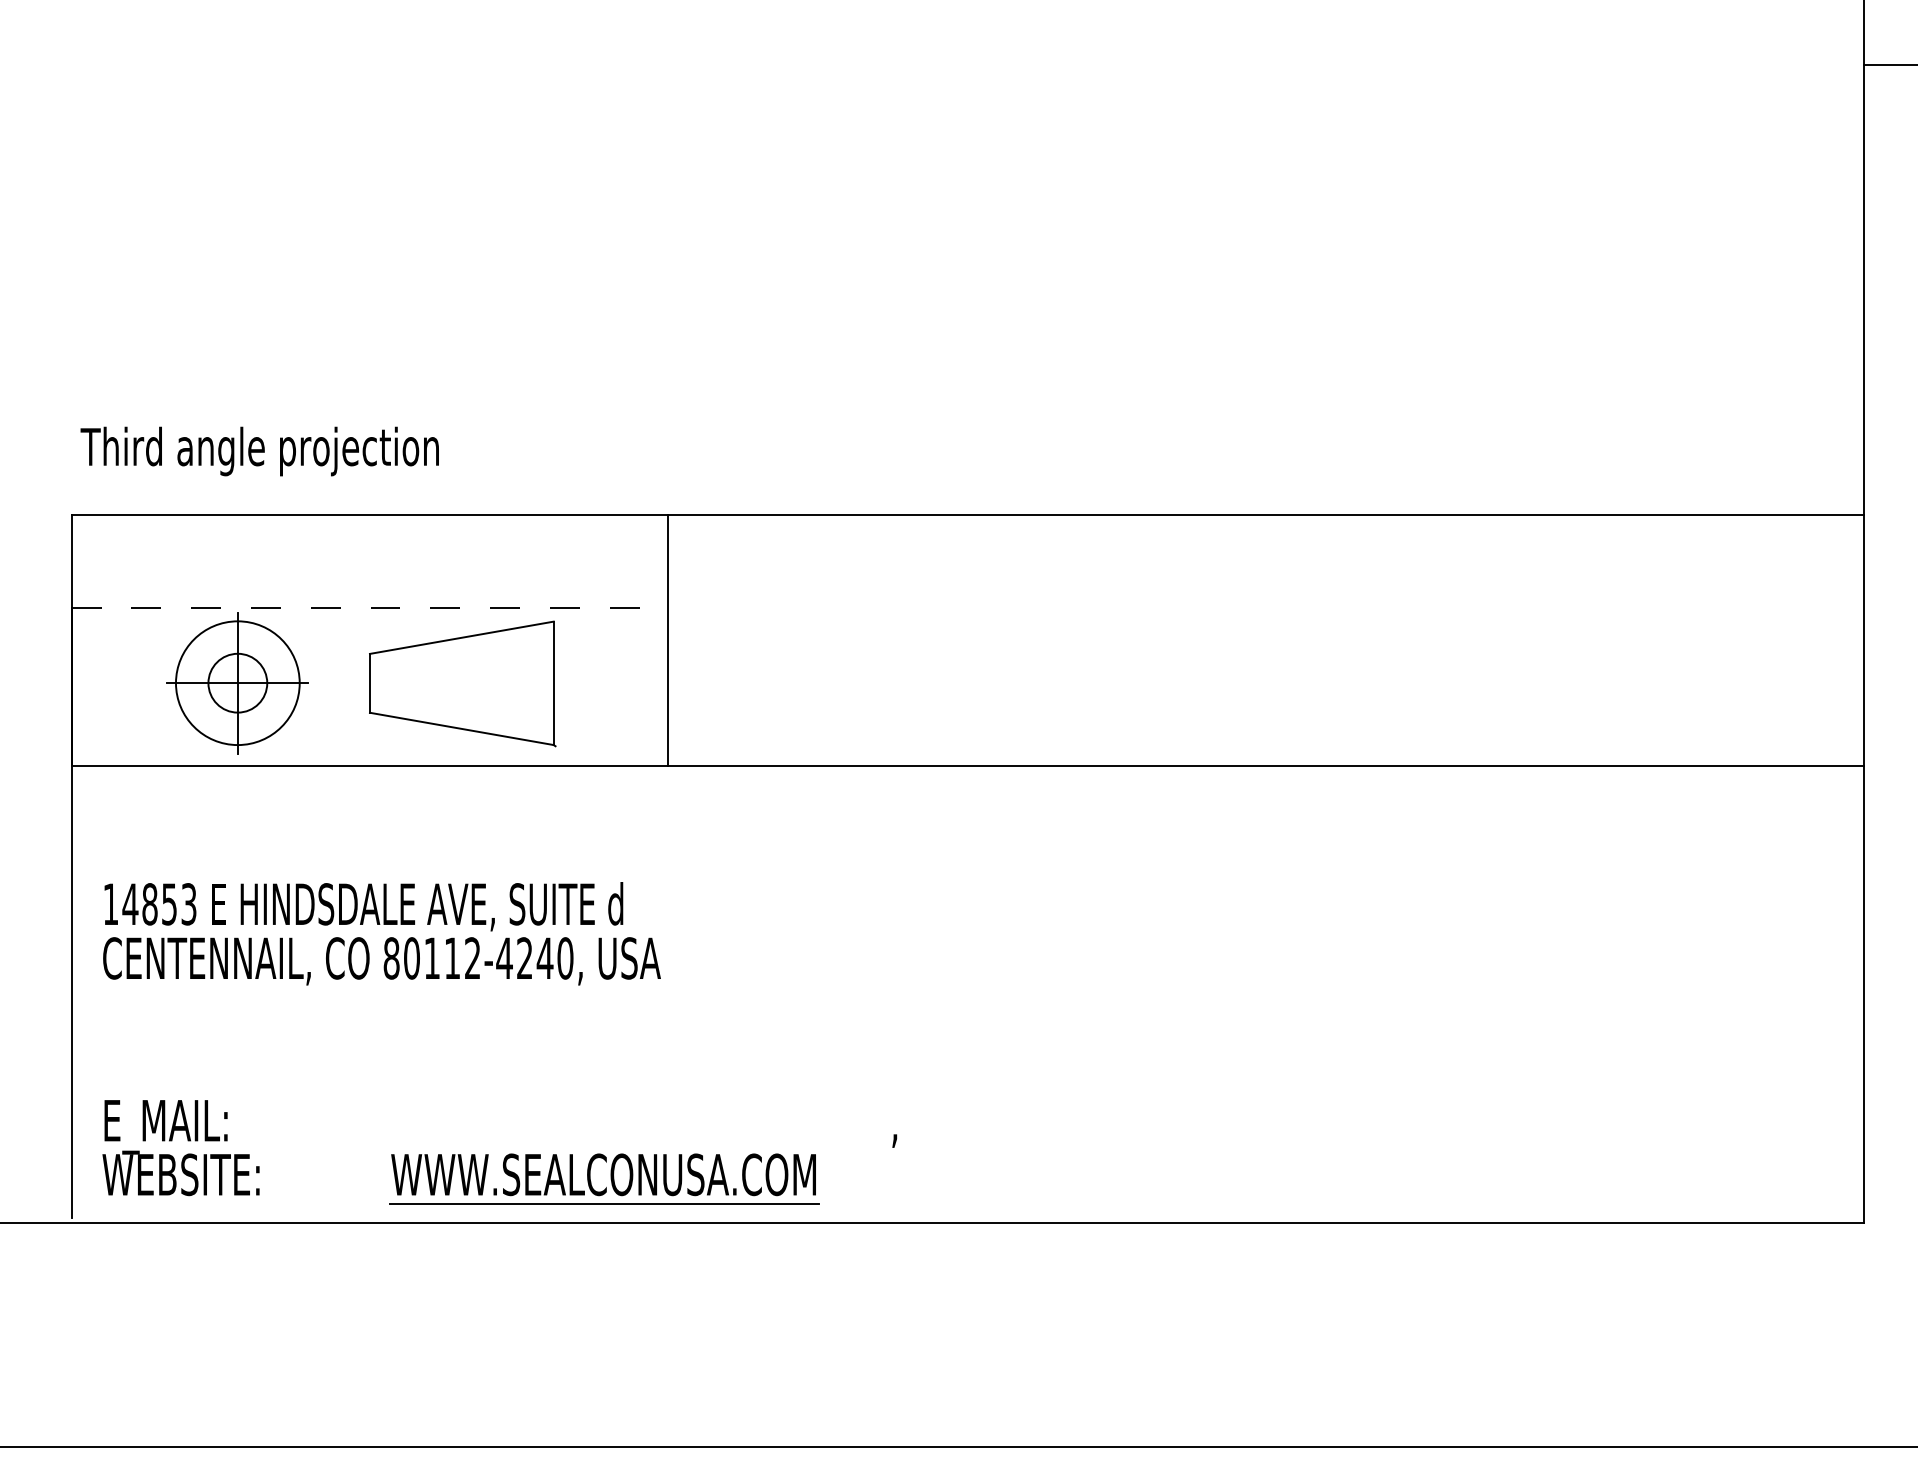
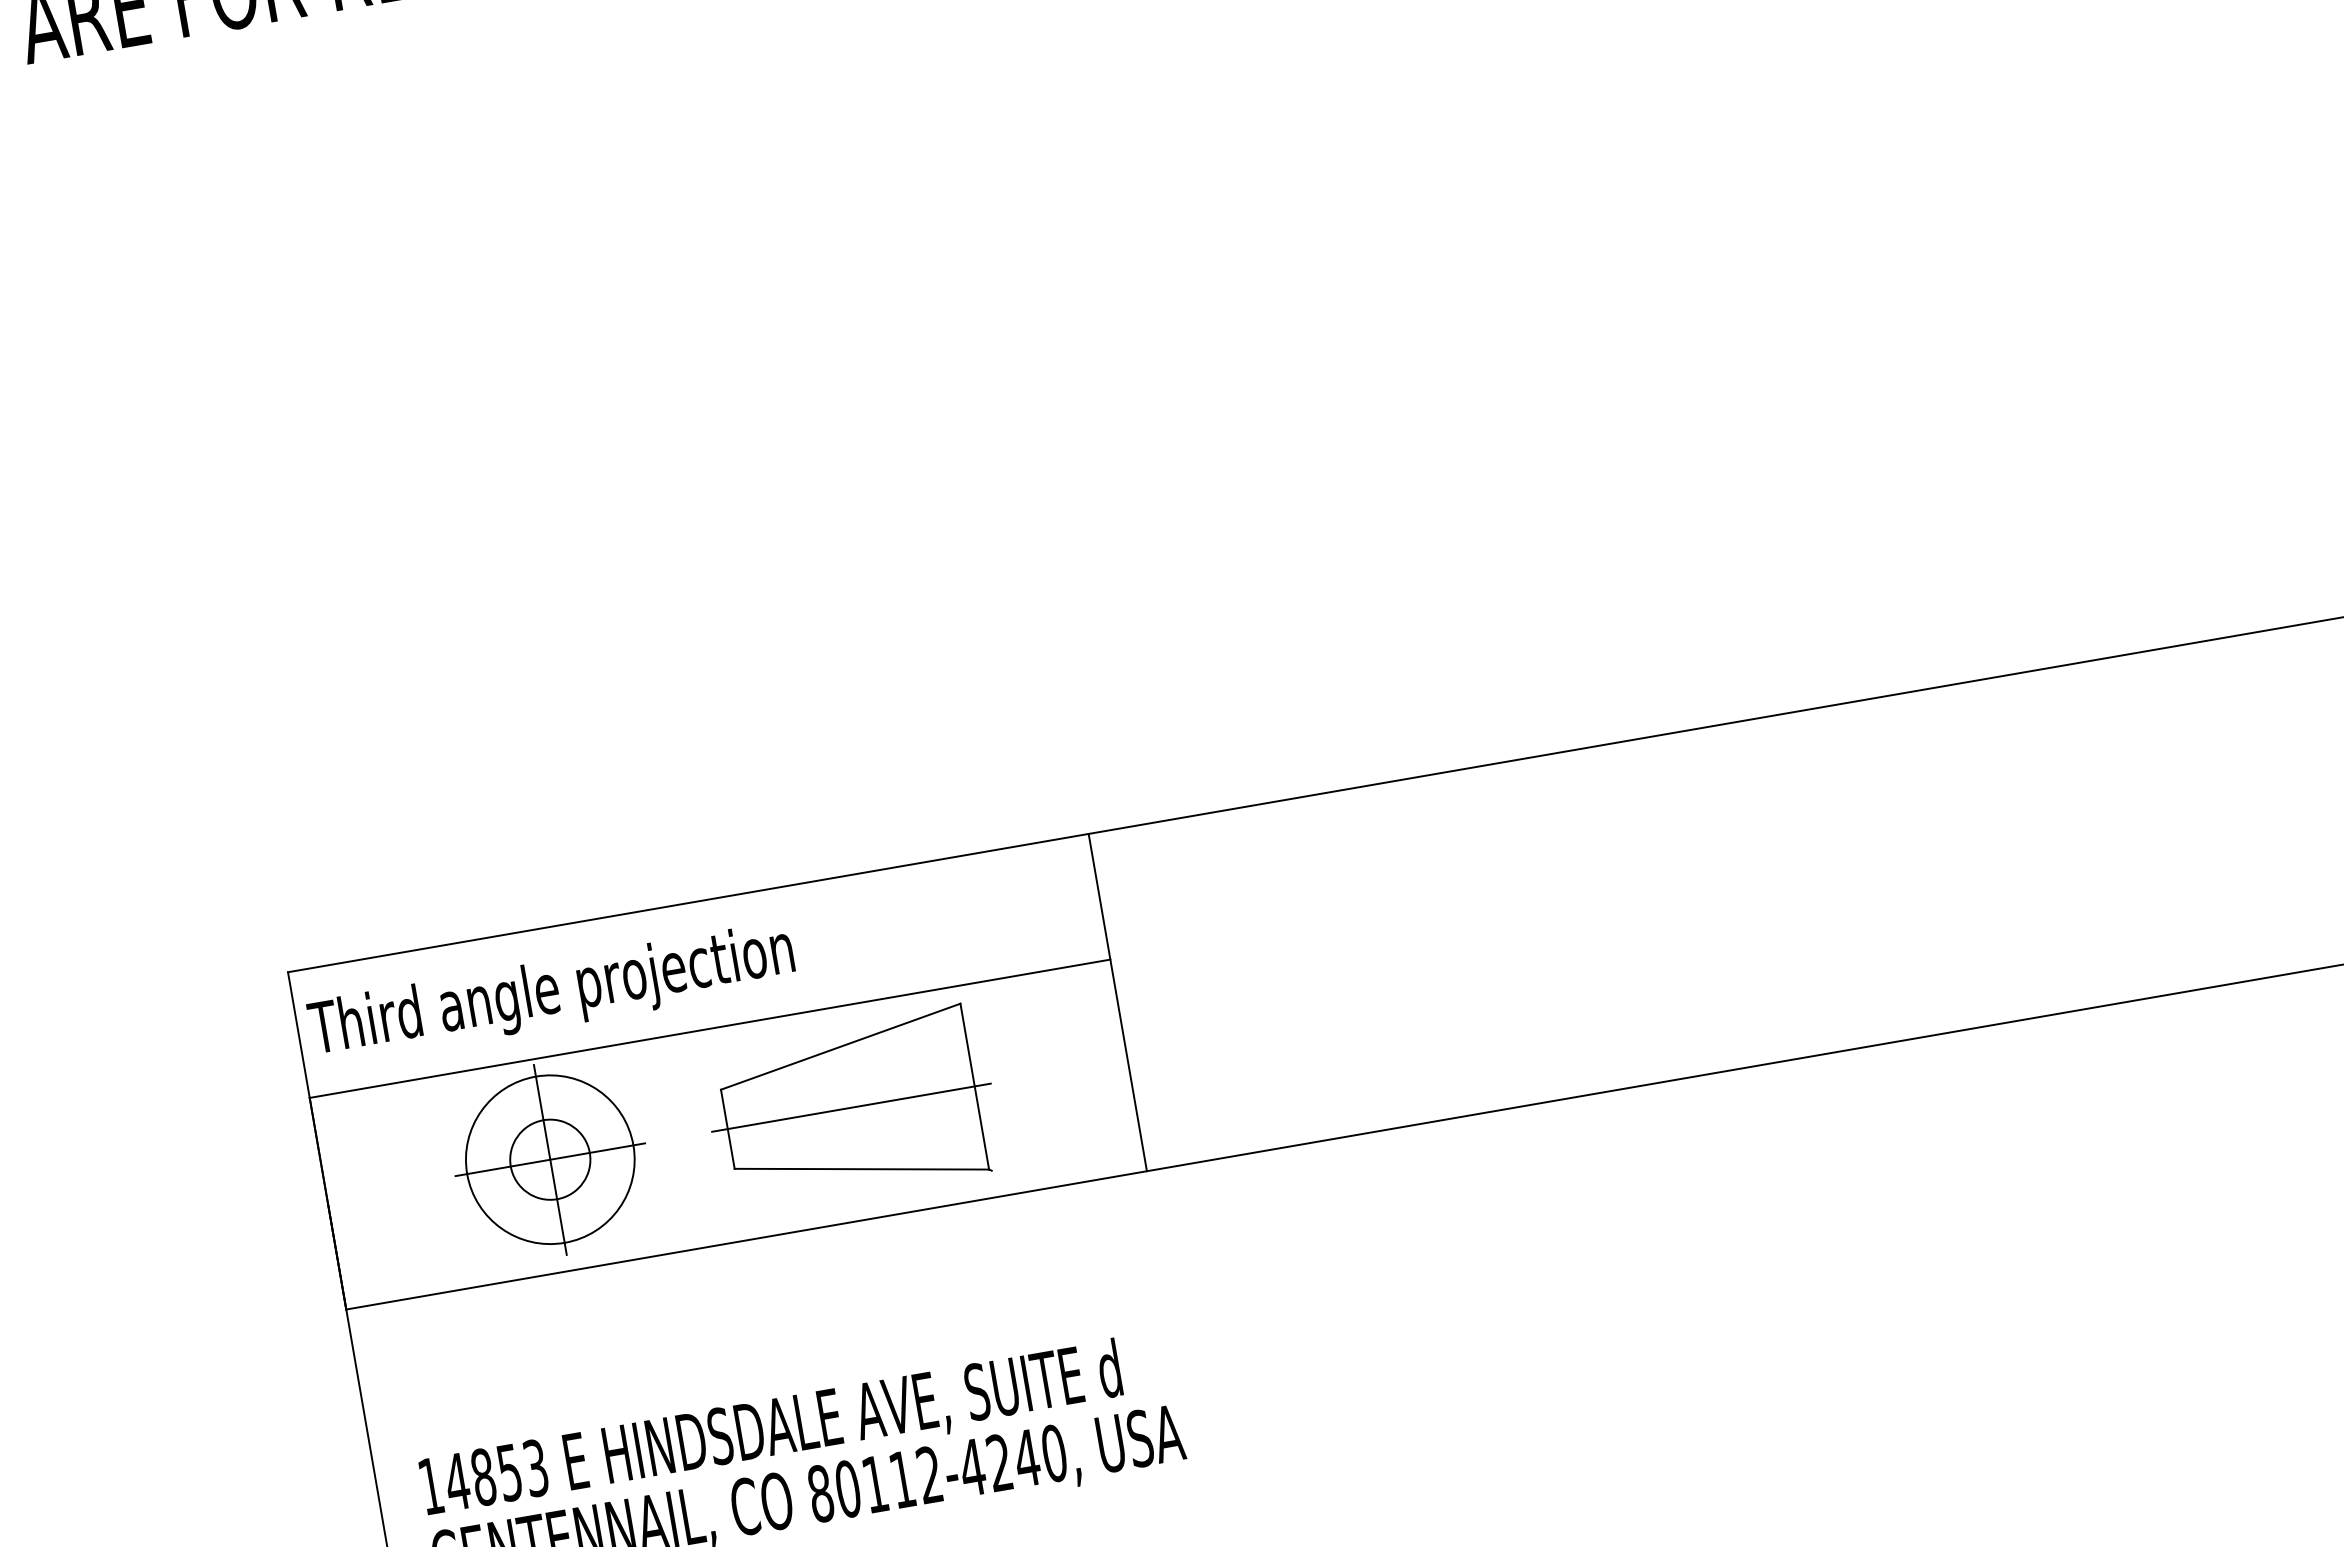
text: (259, 451) -> (551, 993), moved
line: (369, 608) -> (709, 1028), dashed -> solid
line: (461, 683) -> (850, 1108), added

